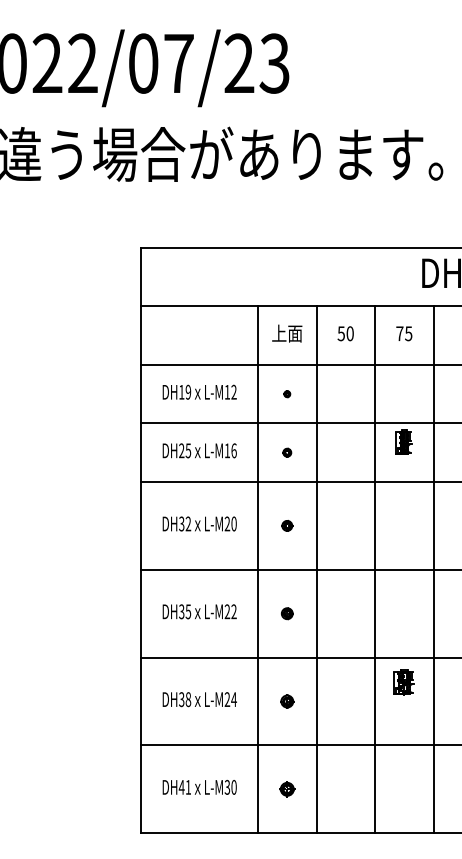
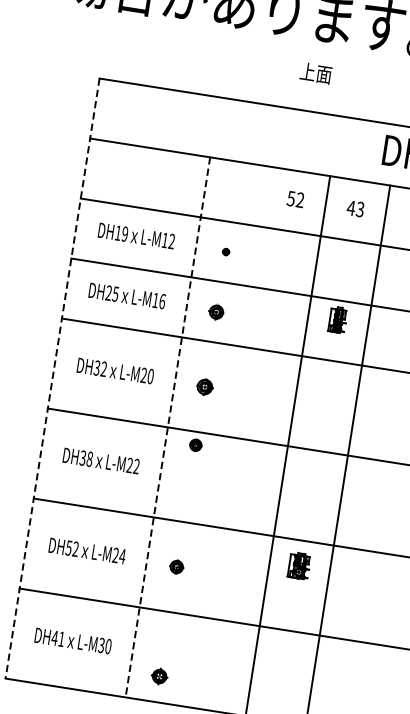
text: (287, 333) -> (316, 73), moved
text: (349, 333) -> (299, 199), 50 -> 52
text: (403, 333) -> (354, 208), 75 -> 43
part: (287, 452) -> (216, 311), size x1.6
part: (287, 525) -> (205, 386), size x1.4
line: (140, 540) -> (52, 378), solid -> dashed
line: (316, 569) -> (227, 436), removed
line: (258, 570) -> (168, 428), solid -> dashed
text: (188, 611) -> (89, 458), DH35 -> DH38
part: (287, 613) -> (196, 445), moved
text: (185, 699) -> (72, 548), DH38 -> DH52
part: (287, 789) -> (159, 676), moved

